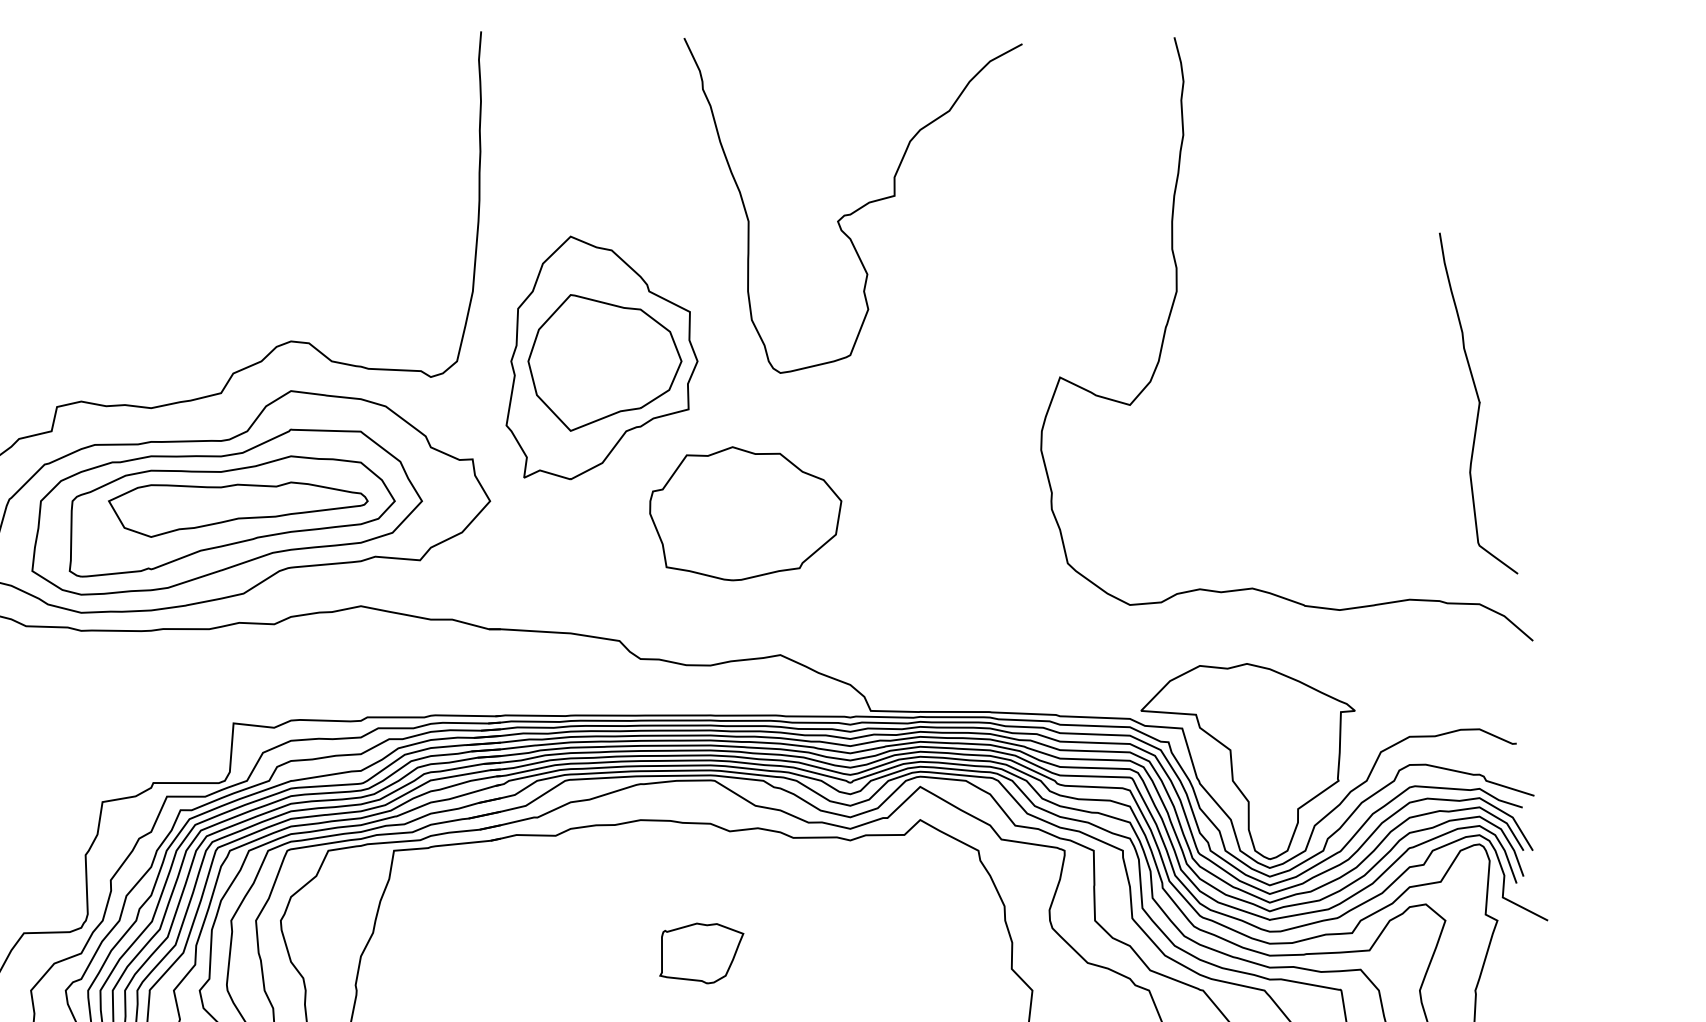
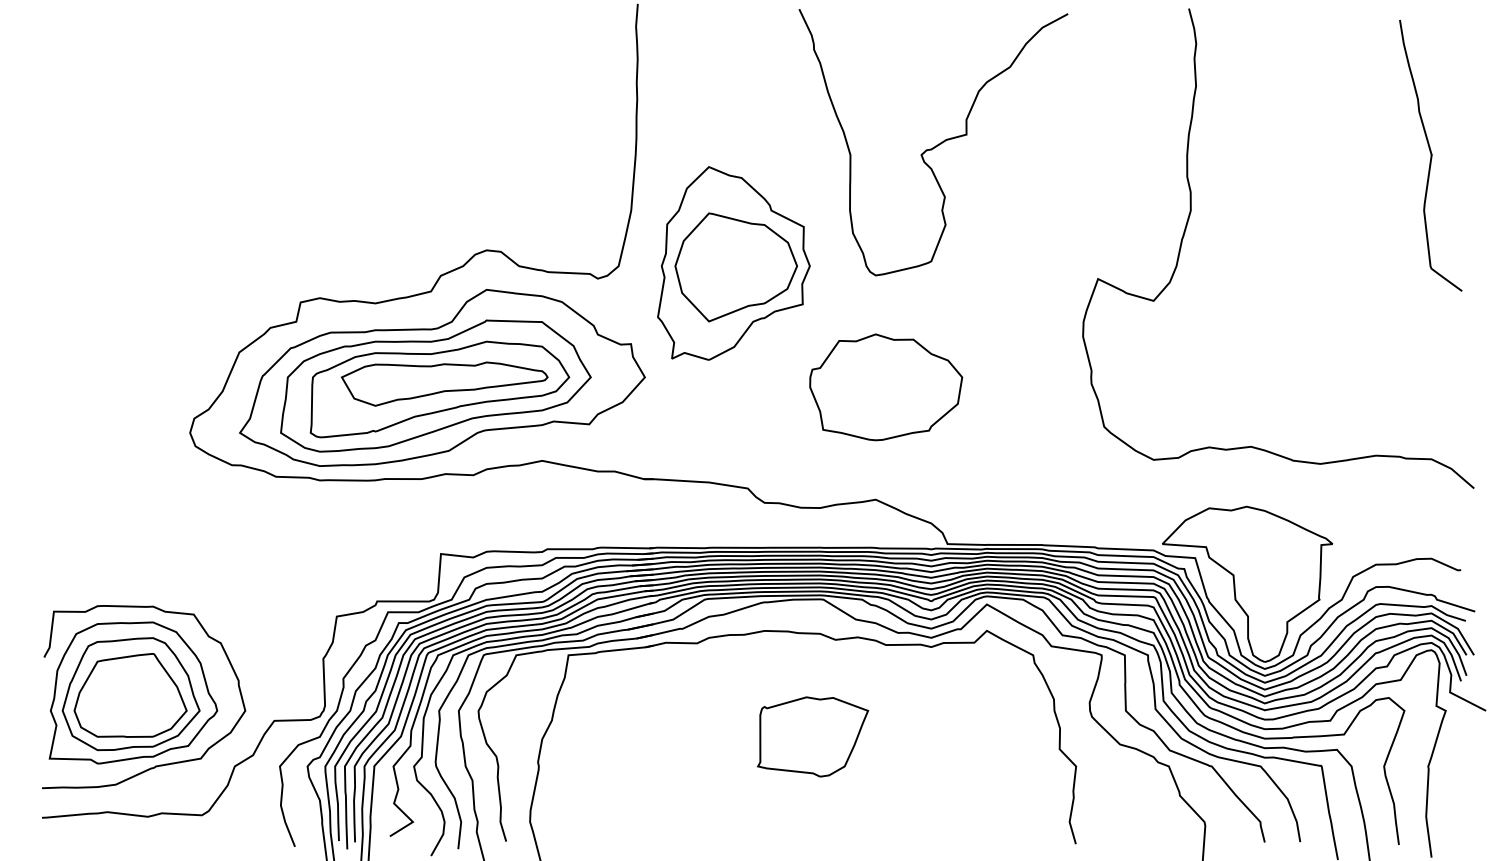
curve: (1478, 403) -> (1430, 155), moved
part: (746, 513) -> (886, 387), moved
part: (702, 952) -> (813, 736), size x1.67

